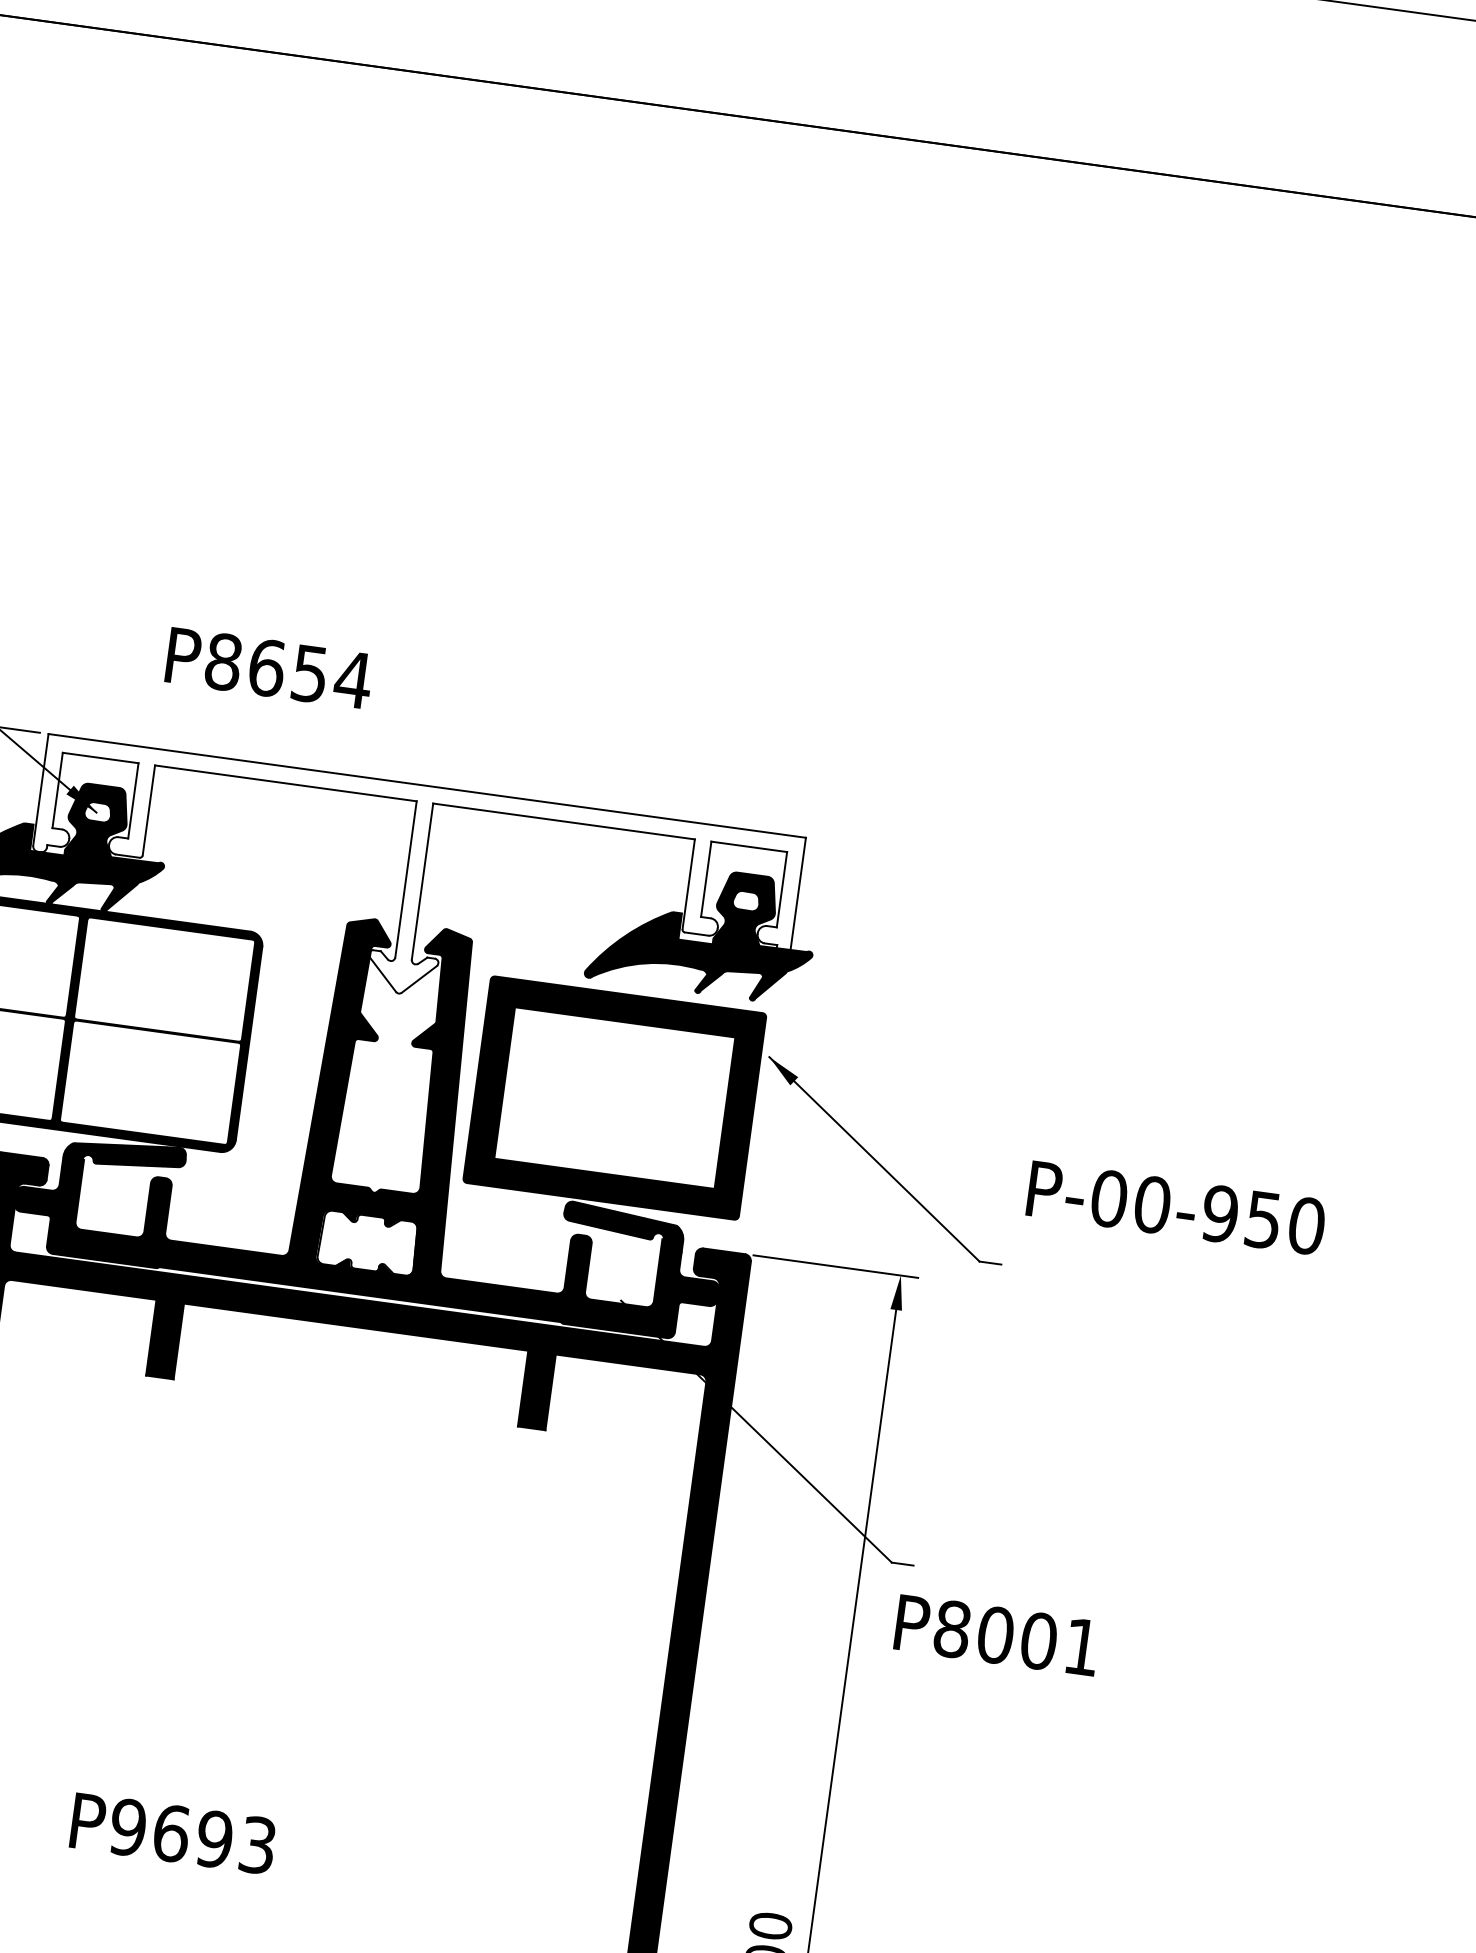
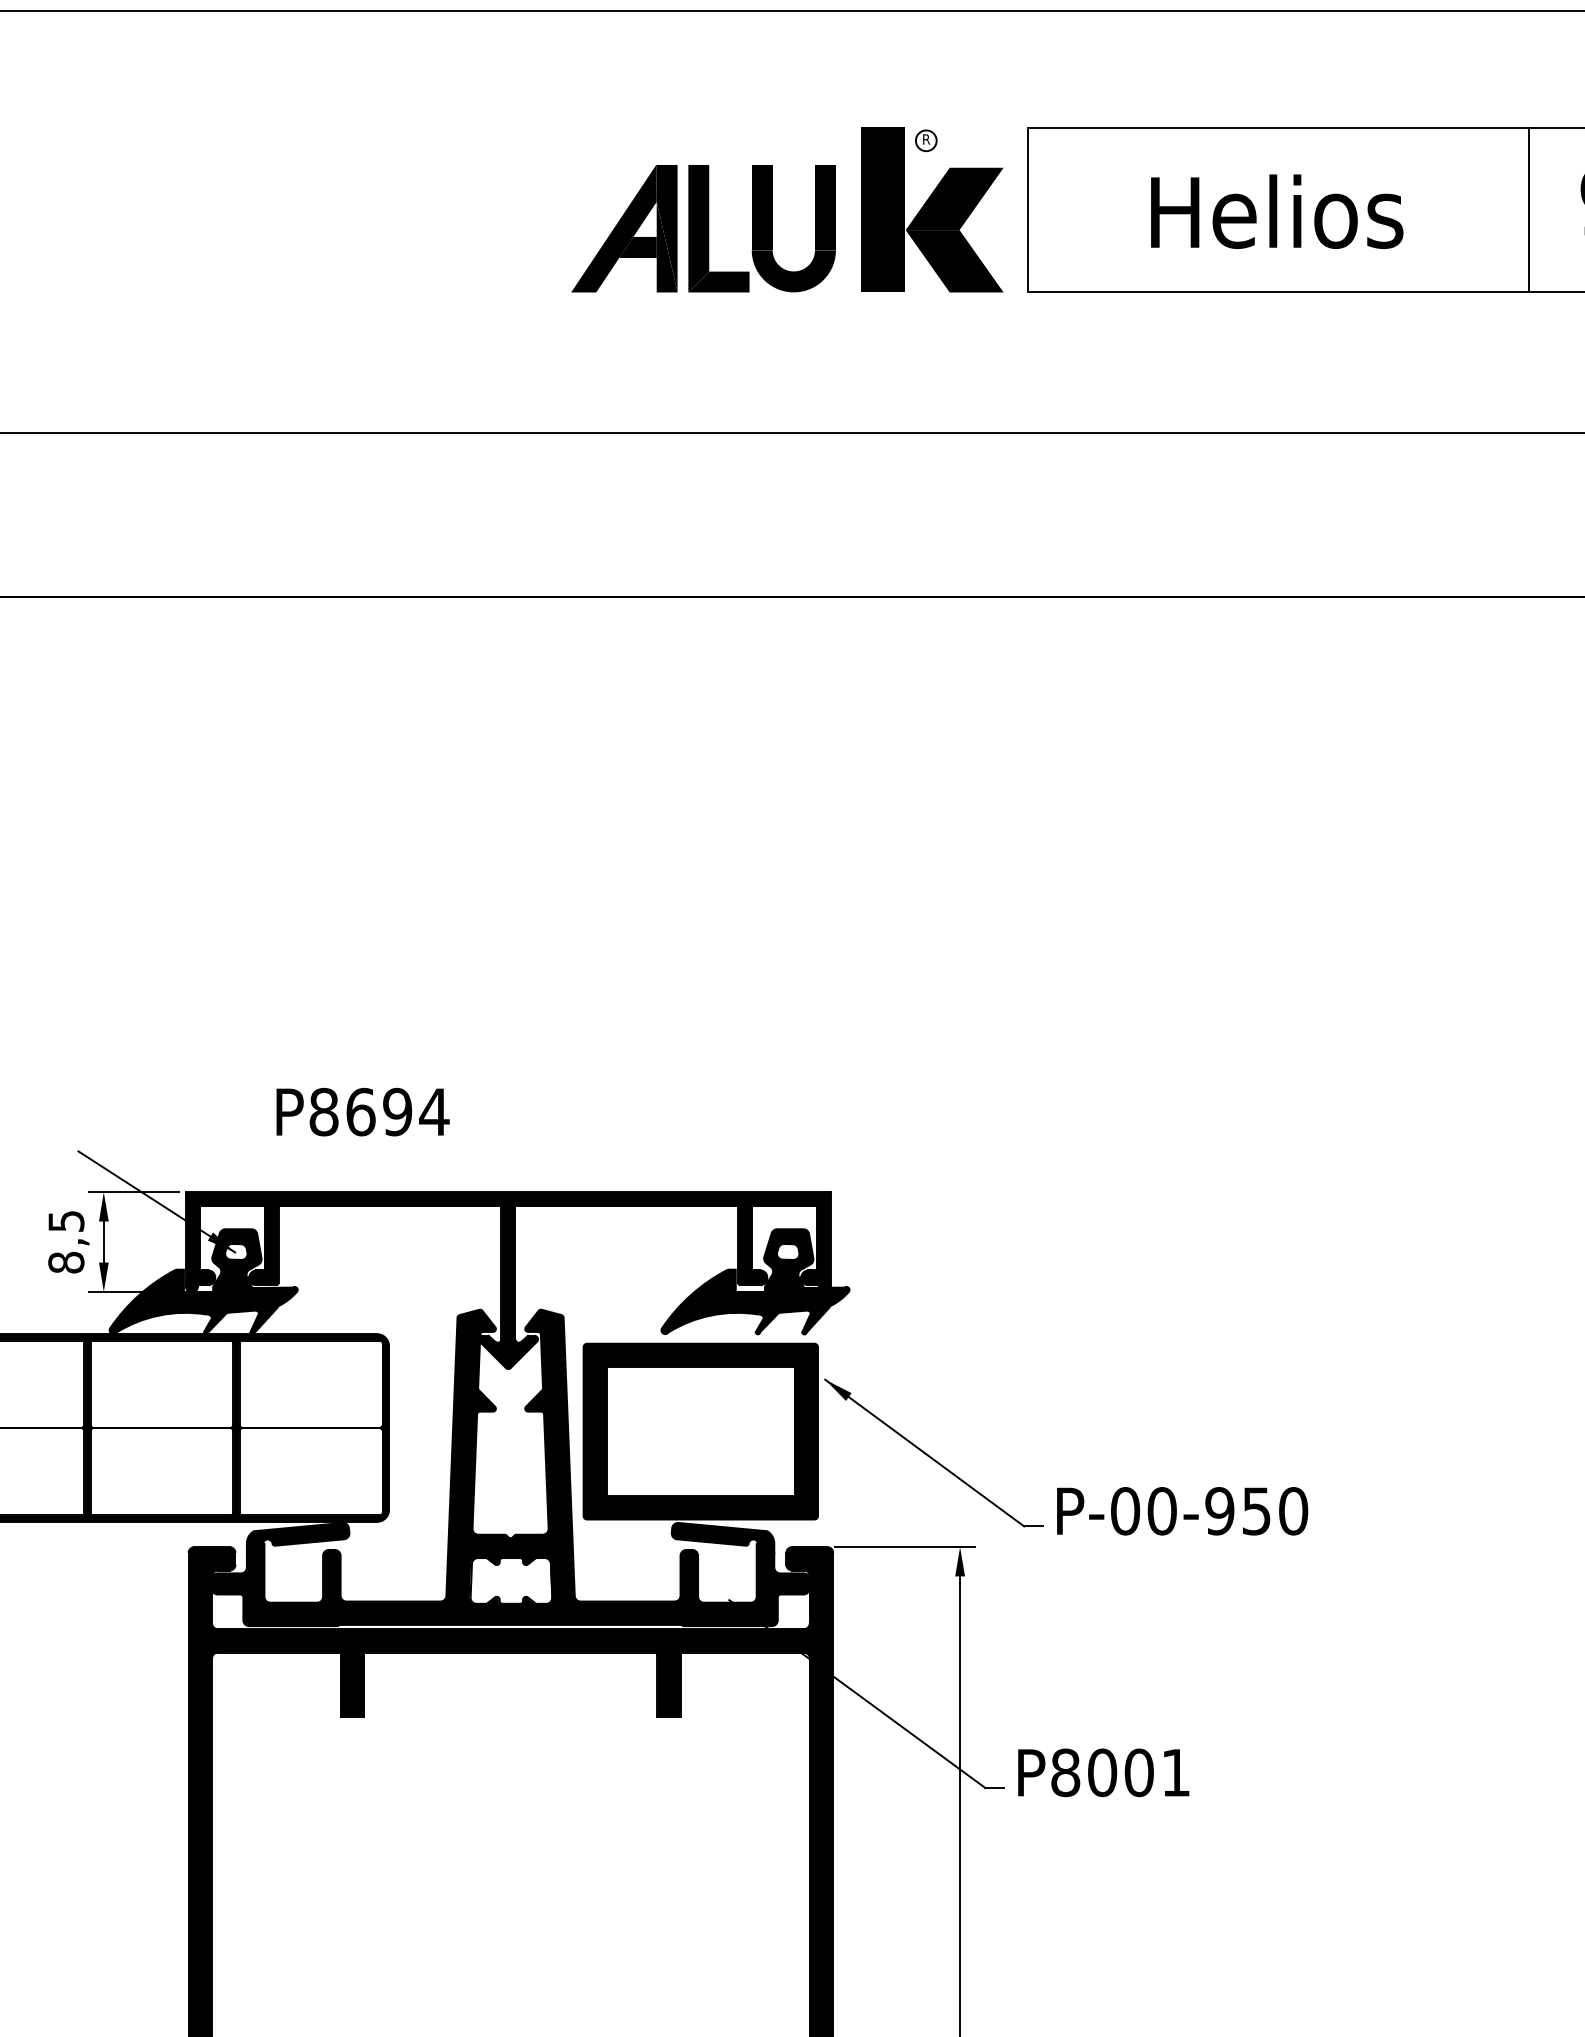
text: (309, 673) -> (397, 1111), P8654 -> P8694
fill: (413, 889) -> (508, 1280), added
text: (1176, 1208) -> (1182, 1511), moved
text: (996, 1635) -> (1103, 1772), moved

